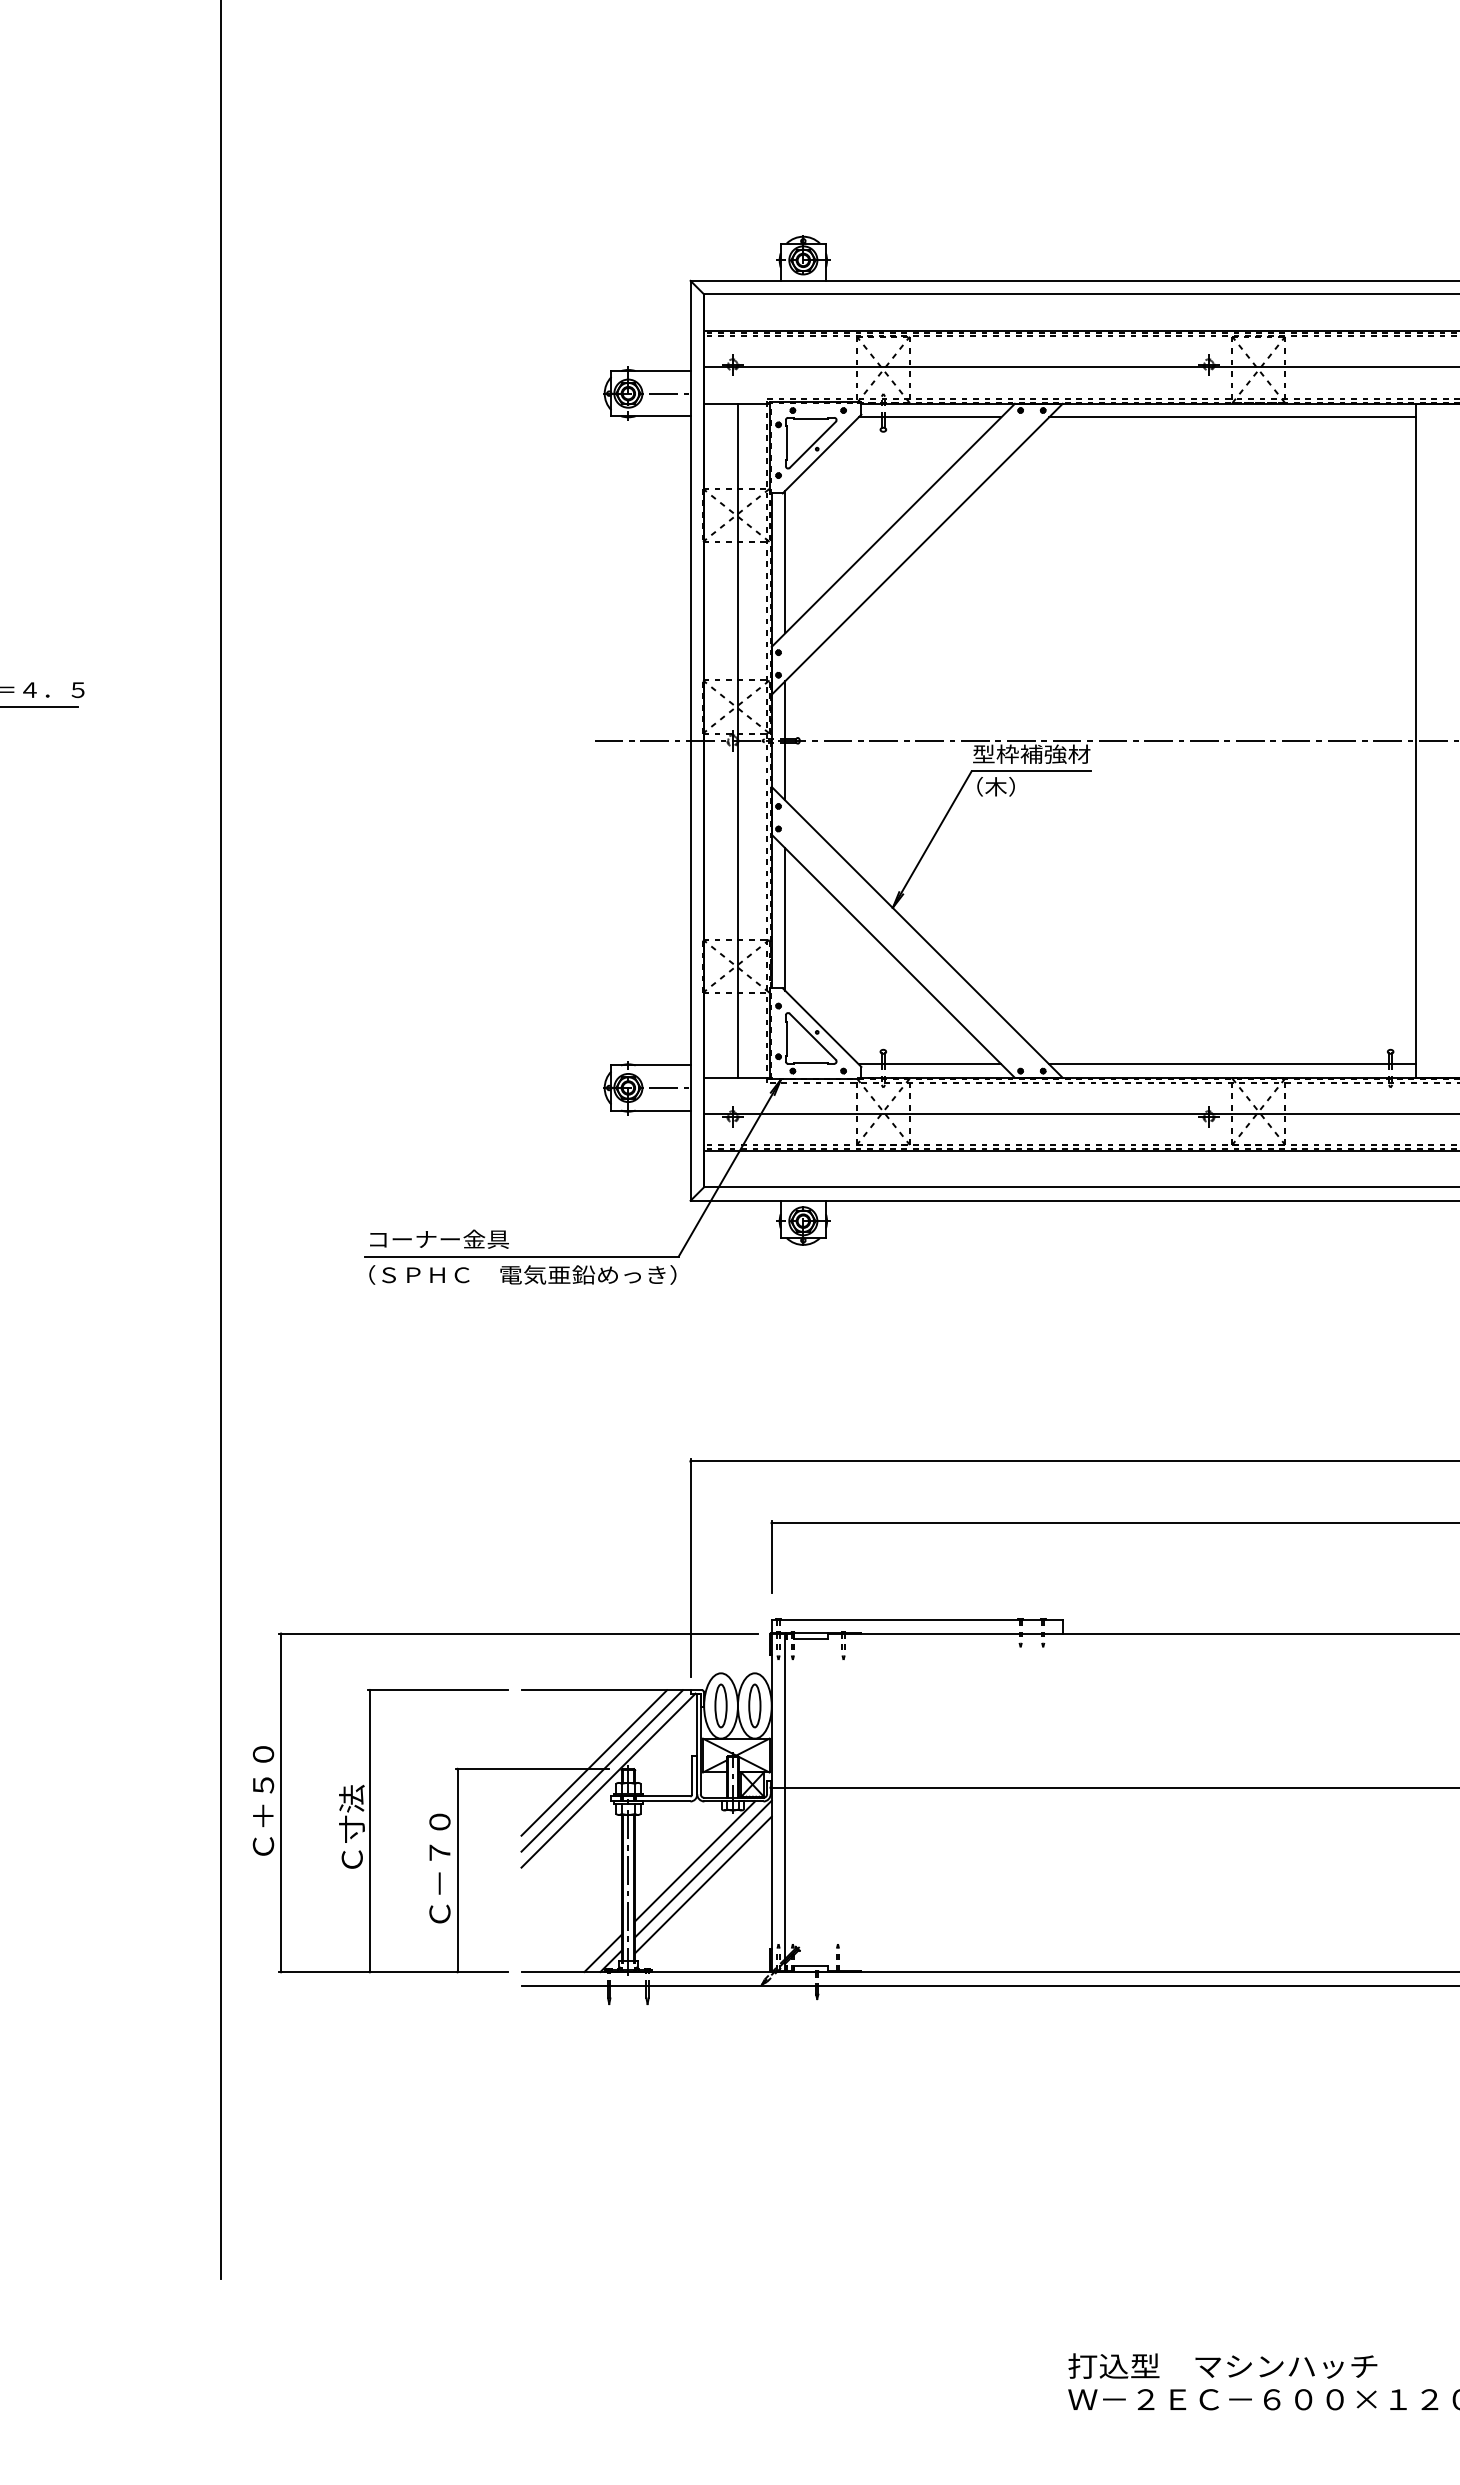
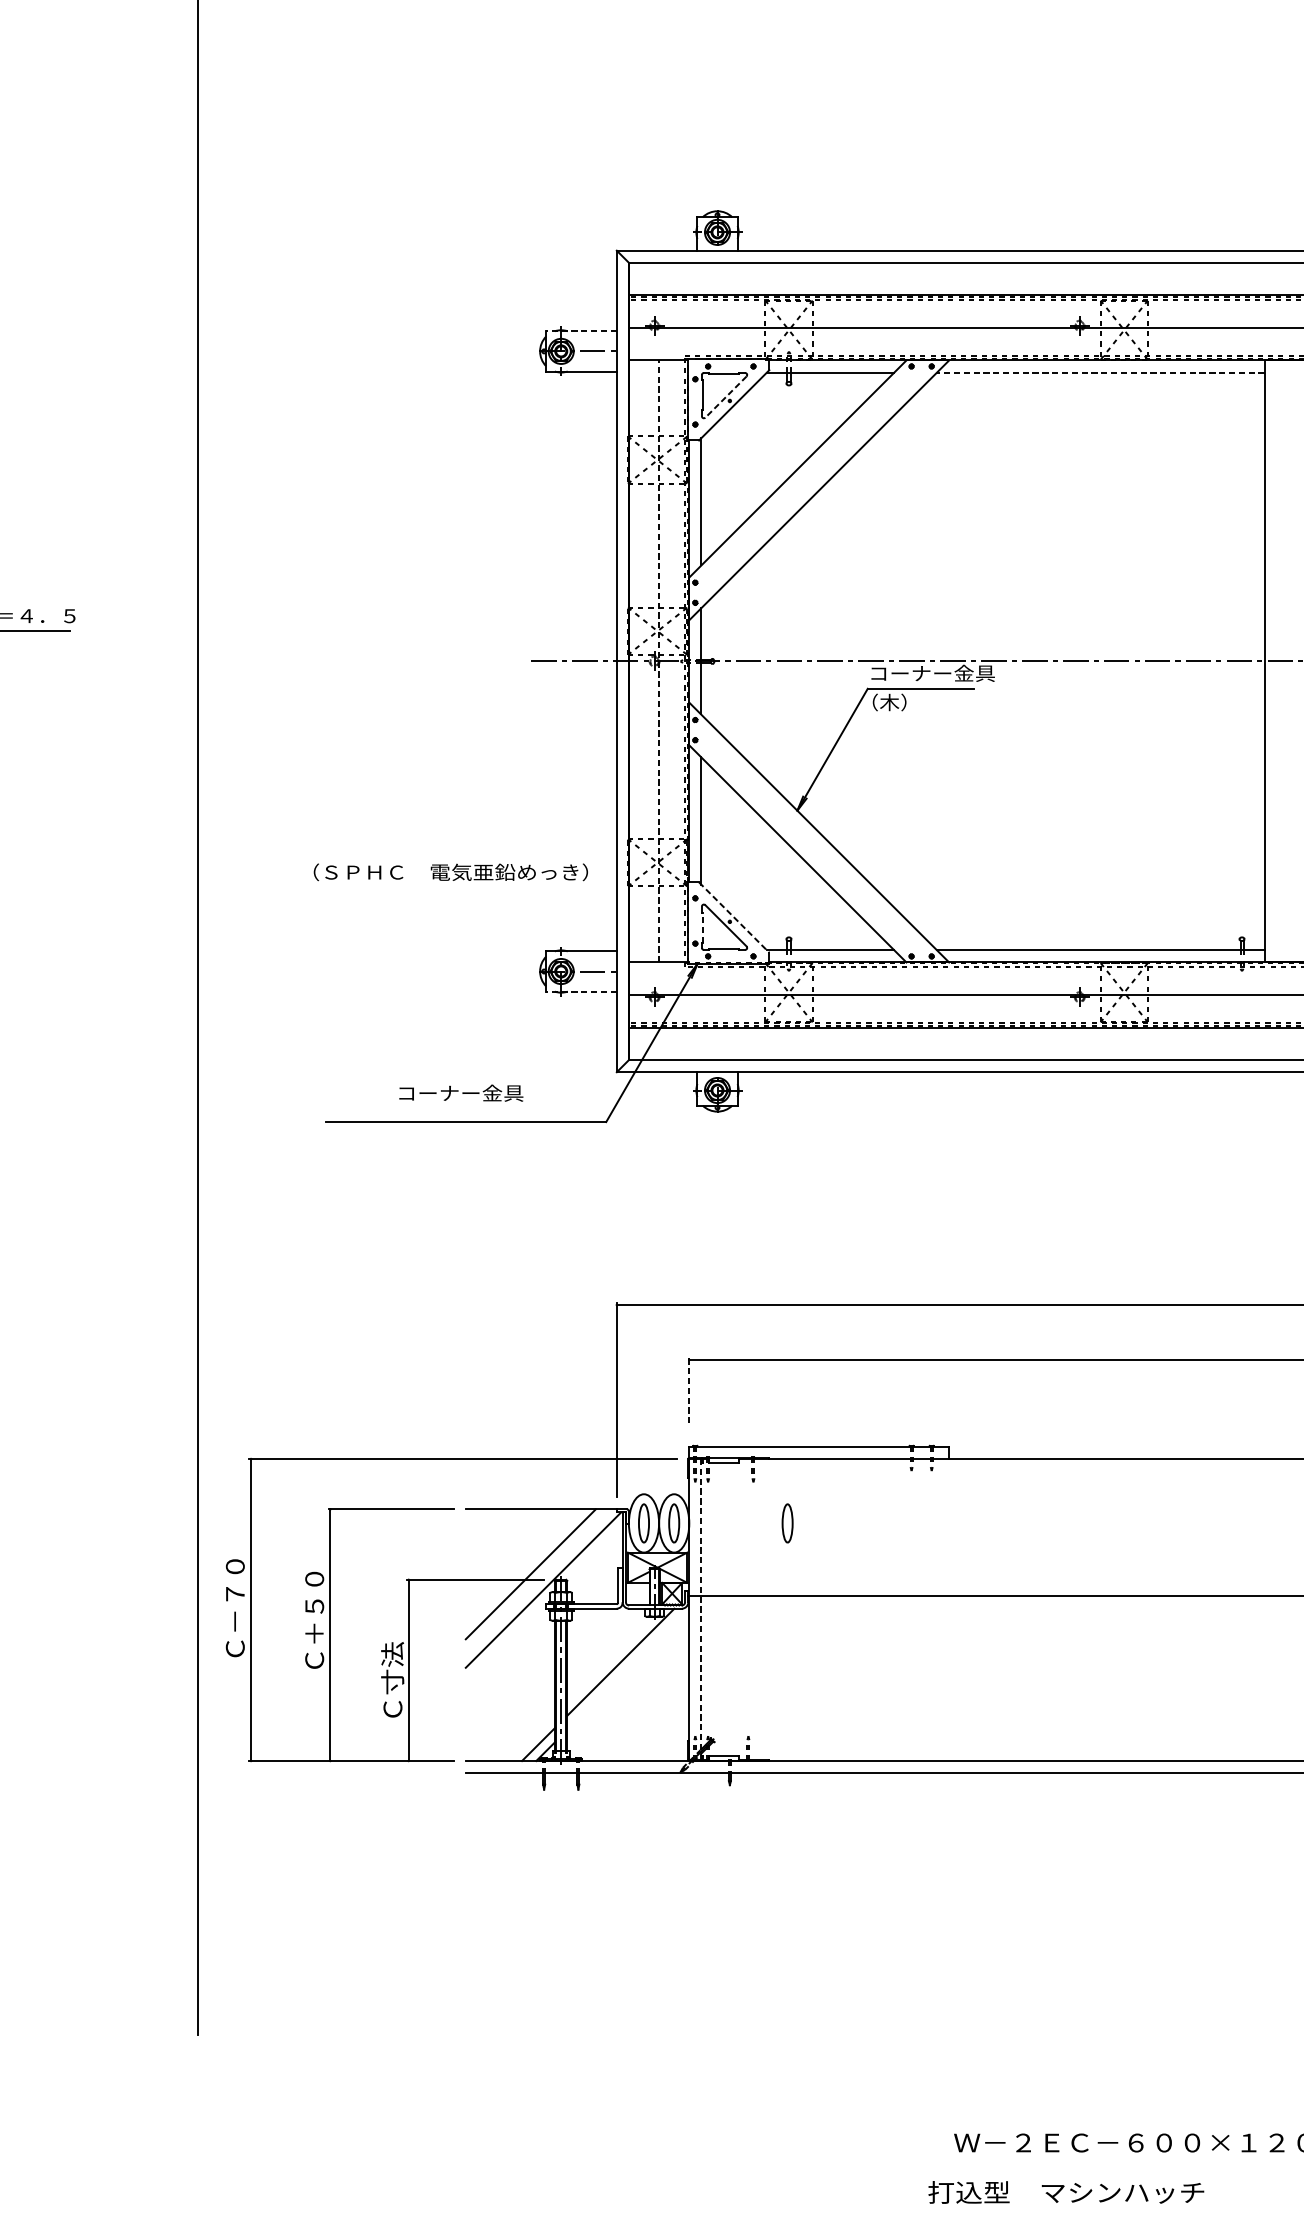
line: (651, 371) -> (581, 331), solid -> dashed
line: (1232, 417) -> (1100, 372), solid -> dashed
line: (812, 444) -> (725, 396), solid -> dashed
line: (737, 740) -> (658, 661), solid -> dashed
text: (1043, 753) -> (931, 672), 型枠補強材 -> コーナー金具
line: (822, 1027) -> (734, 917), solid -> dashed
line: (786, 1038) -> (702, 927), solid -> dashed
line: (651, 1110) -> (581, 991), solid -> dashed
text: (439, 1238) -> (461, 1092), moved
text: (522, 1274) -> (450, 871), moved
line: (771, 1557) -> (689, 1390), solid -> dashed
part: (881, 1705) -> (787, 1523), added
line: (601, 1770) -> (537, 1581), removed
text: (263, 1796) -> (235, 1604), Ｃ＋５０ -> Ｃ－７０
text: (351, 1801) -> (313, 1608), Ｃ寸法 -> Ｃ＋５０
line: (785, 1803) -> (701, 1610), solid -> dashed
text: (439, 1855) -> (392, 1656), Ｃ－７０ -> Ｃ寸法
line: (703, 1868) -> (628, 1668), removed
line: (703, 1884) -> (628, 1682), removed
text: (1222, 2365) -> (1065, 2191), moved

